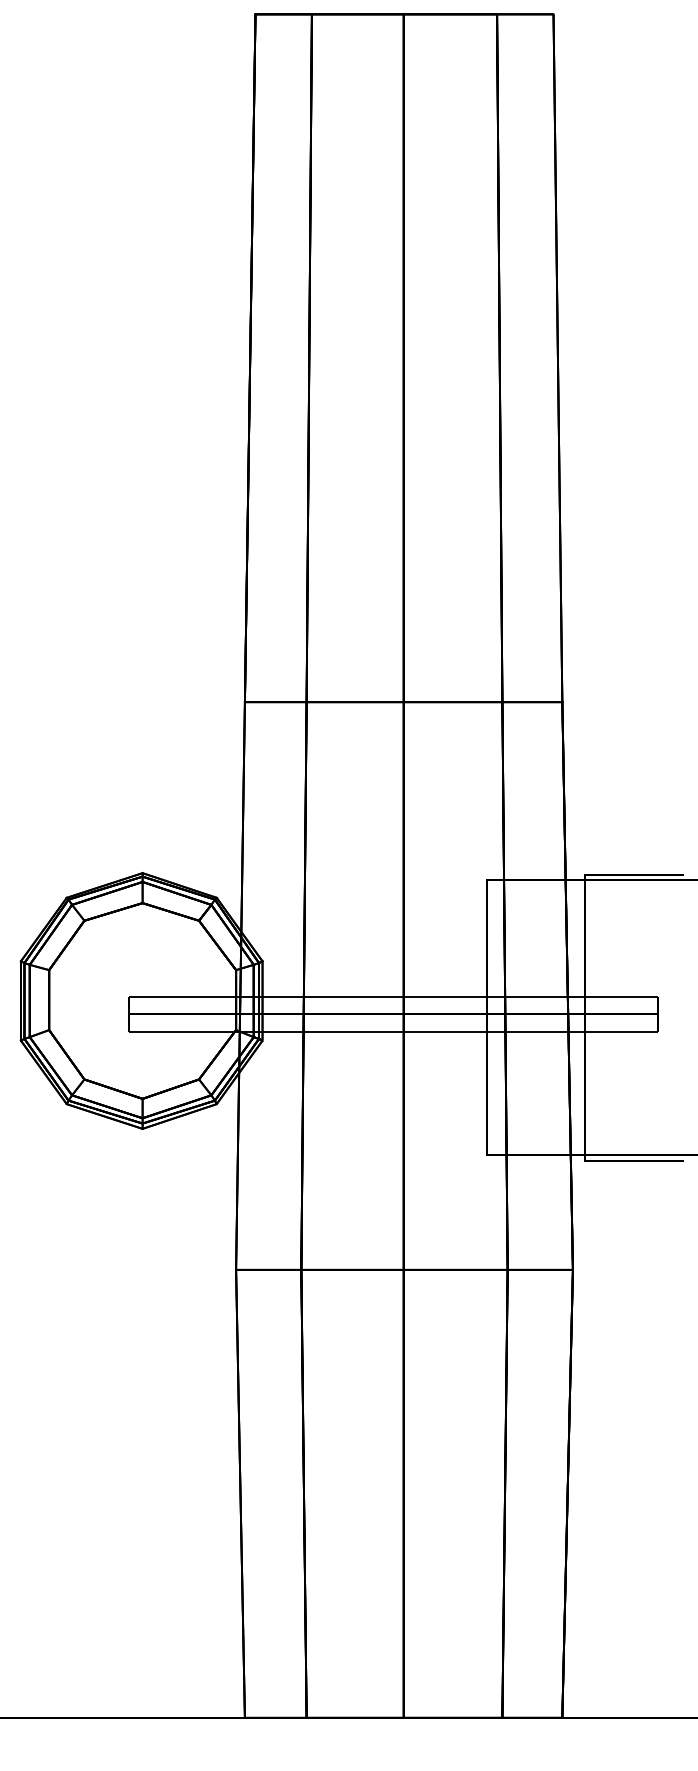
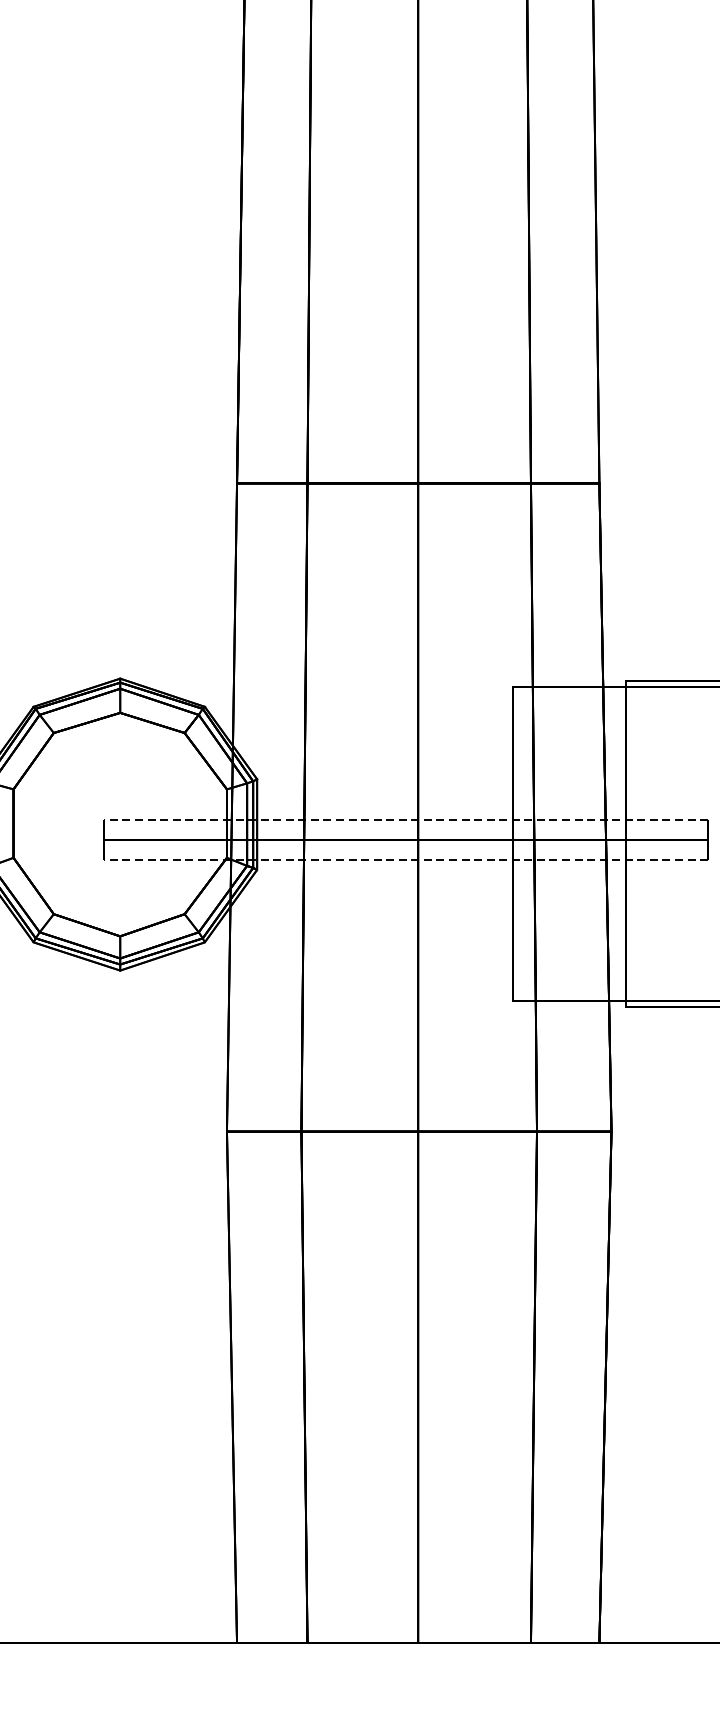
line: (393, 996) -> (406, 819), solid -> dashed
line: (393, 1031) -> (406, 859), solid -> dashed

